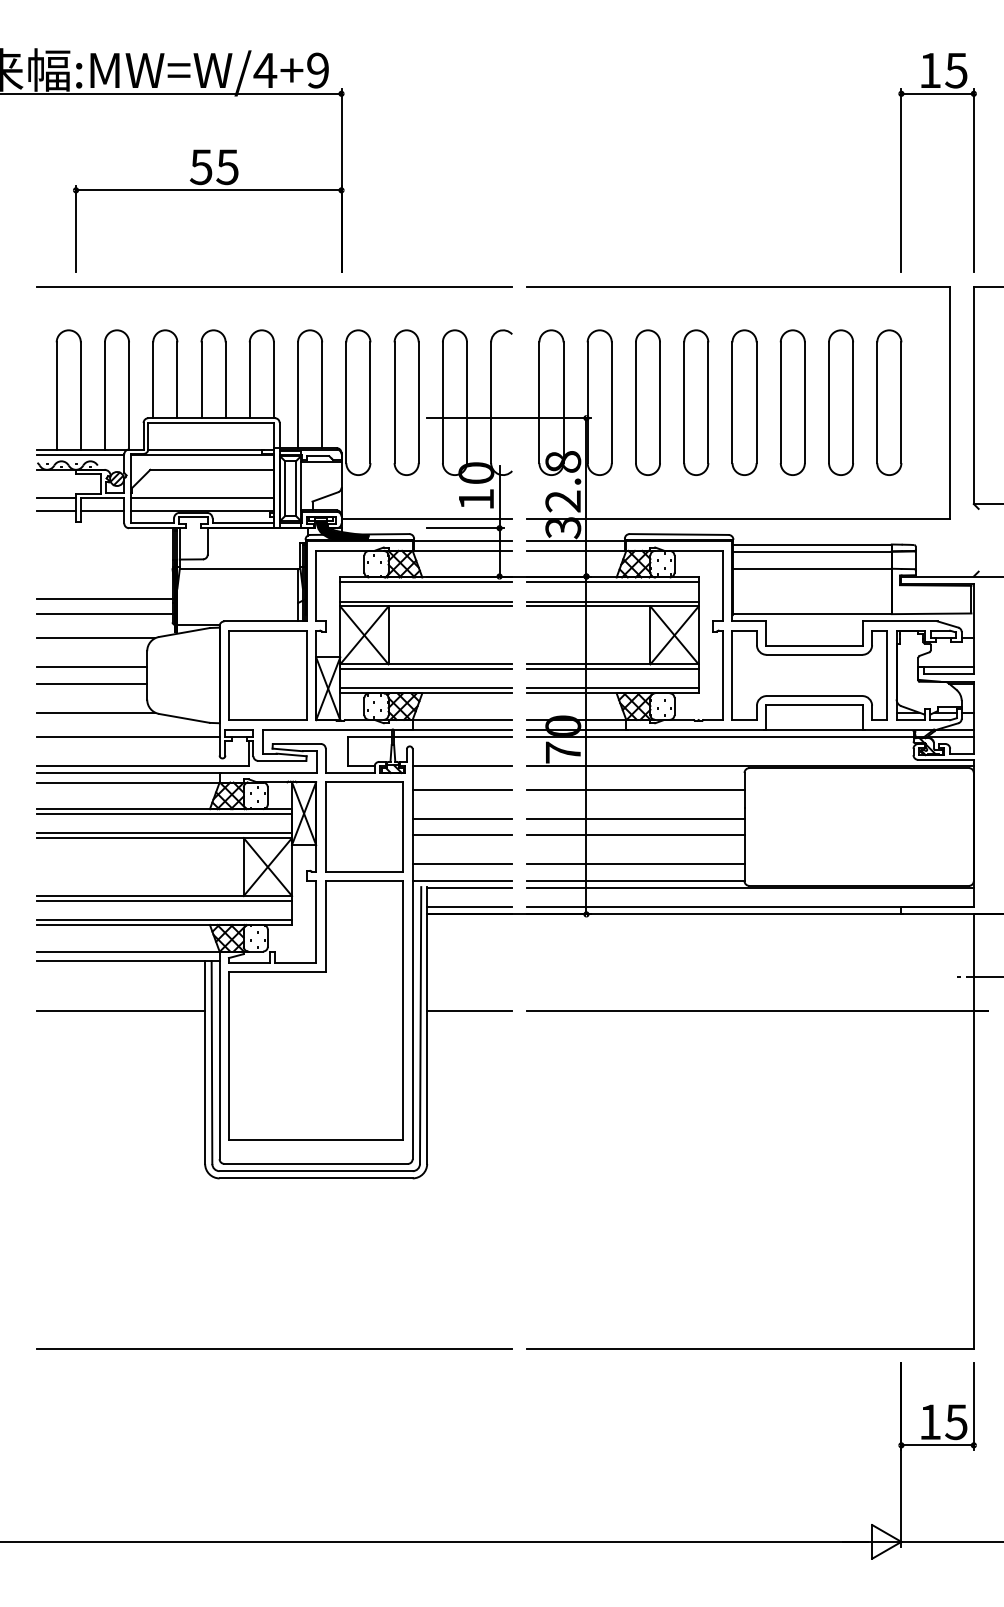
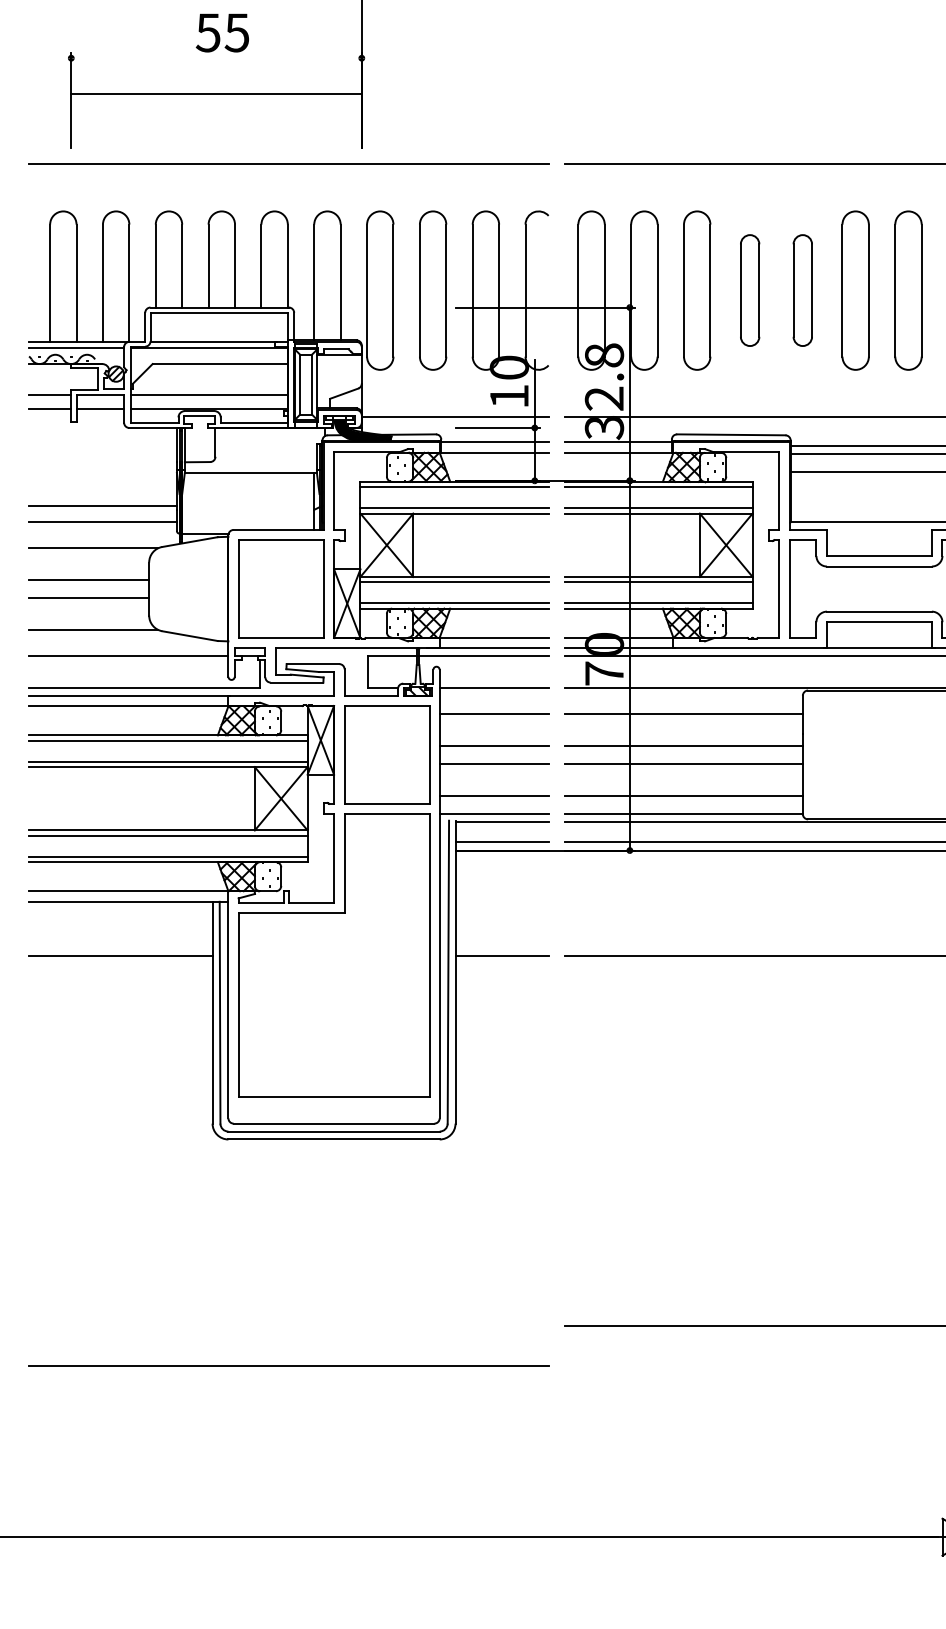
line: (208, 190) -> (216, 94), moved
part: (696, 402) -> (750, 290), size x0.7
part: (744, 402) -> (802, 290), size x0.7
line: (274, 1348) -> (288, 1366), moved

